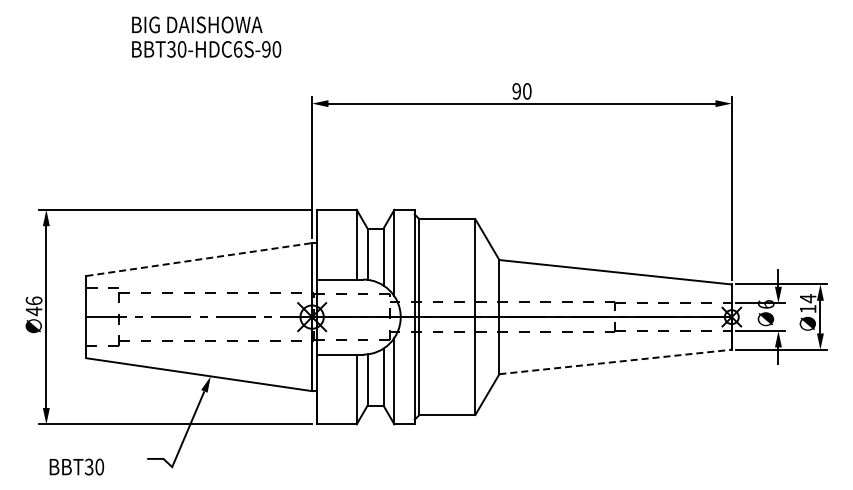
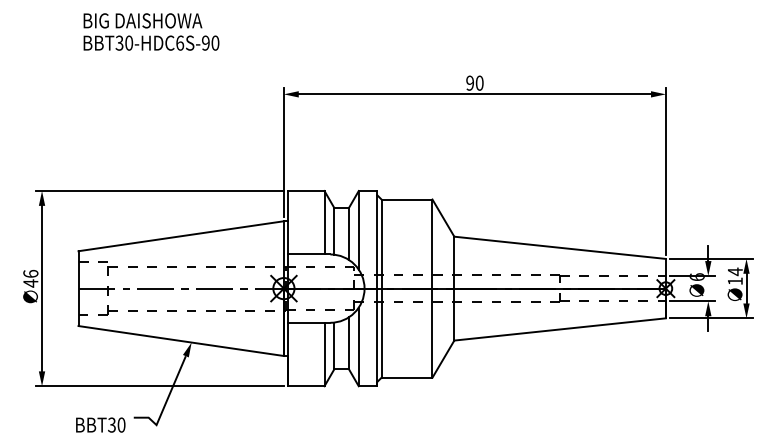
text: (206, 36) -> (151, 31), moved
line: (199, 259) -> (181, 236), dashed -> solid
line: (615, 361) -> (560, 329), dashed -> solid
text: (76, 466) -> (100, 424), moved

